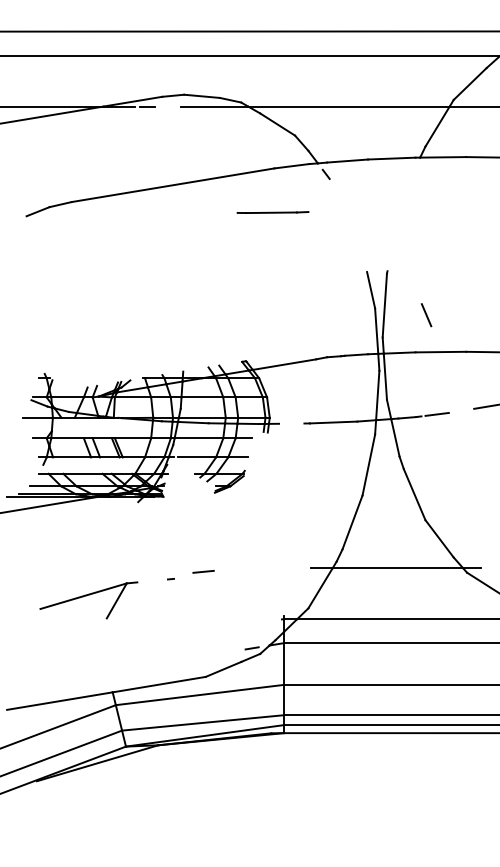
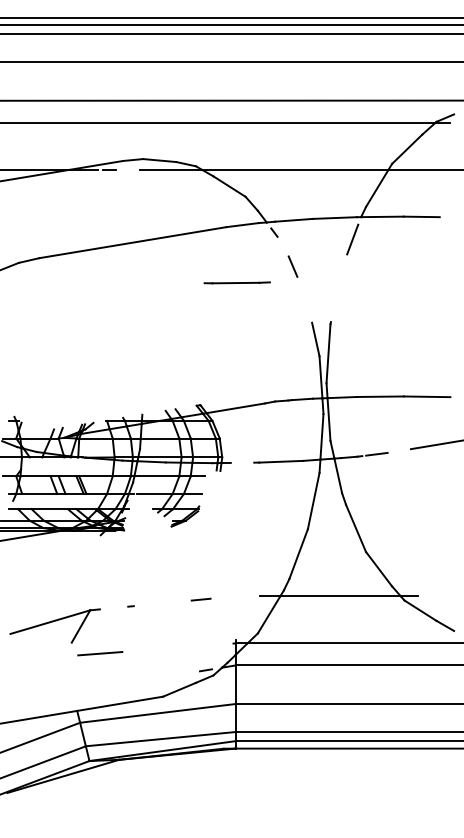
line: (410, 181) -> (352, 239), added
line: (272, 212) -> (236, 282), moved
line: (425, 315) -> (292, 266), moved
line: (202, 571) -> (200, 599), moved
line: (137, 630) -> (100, 653), added

